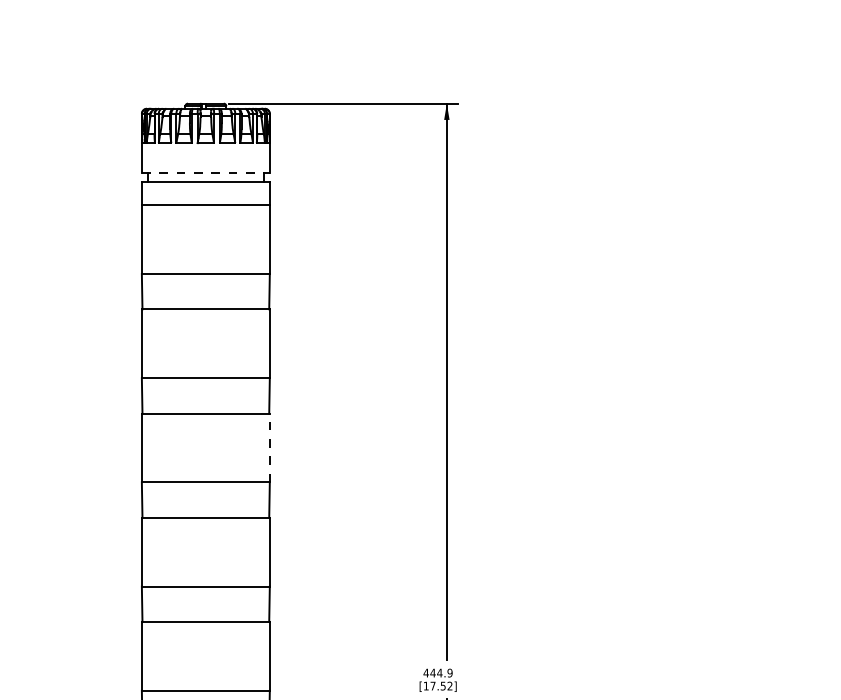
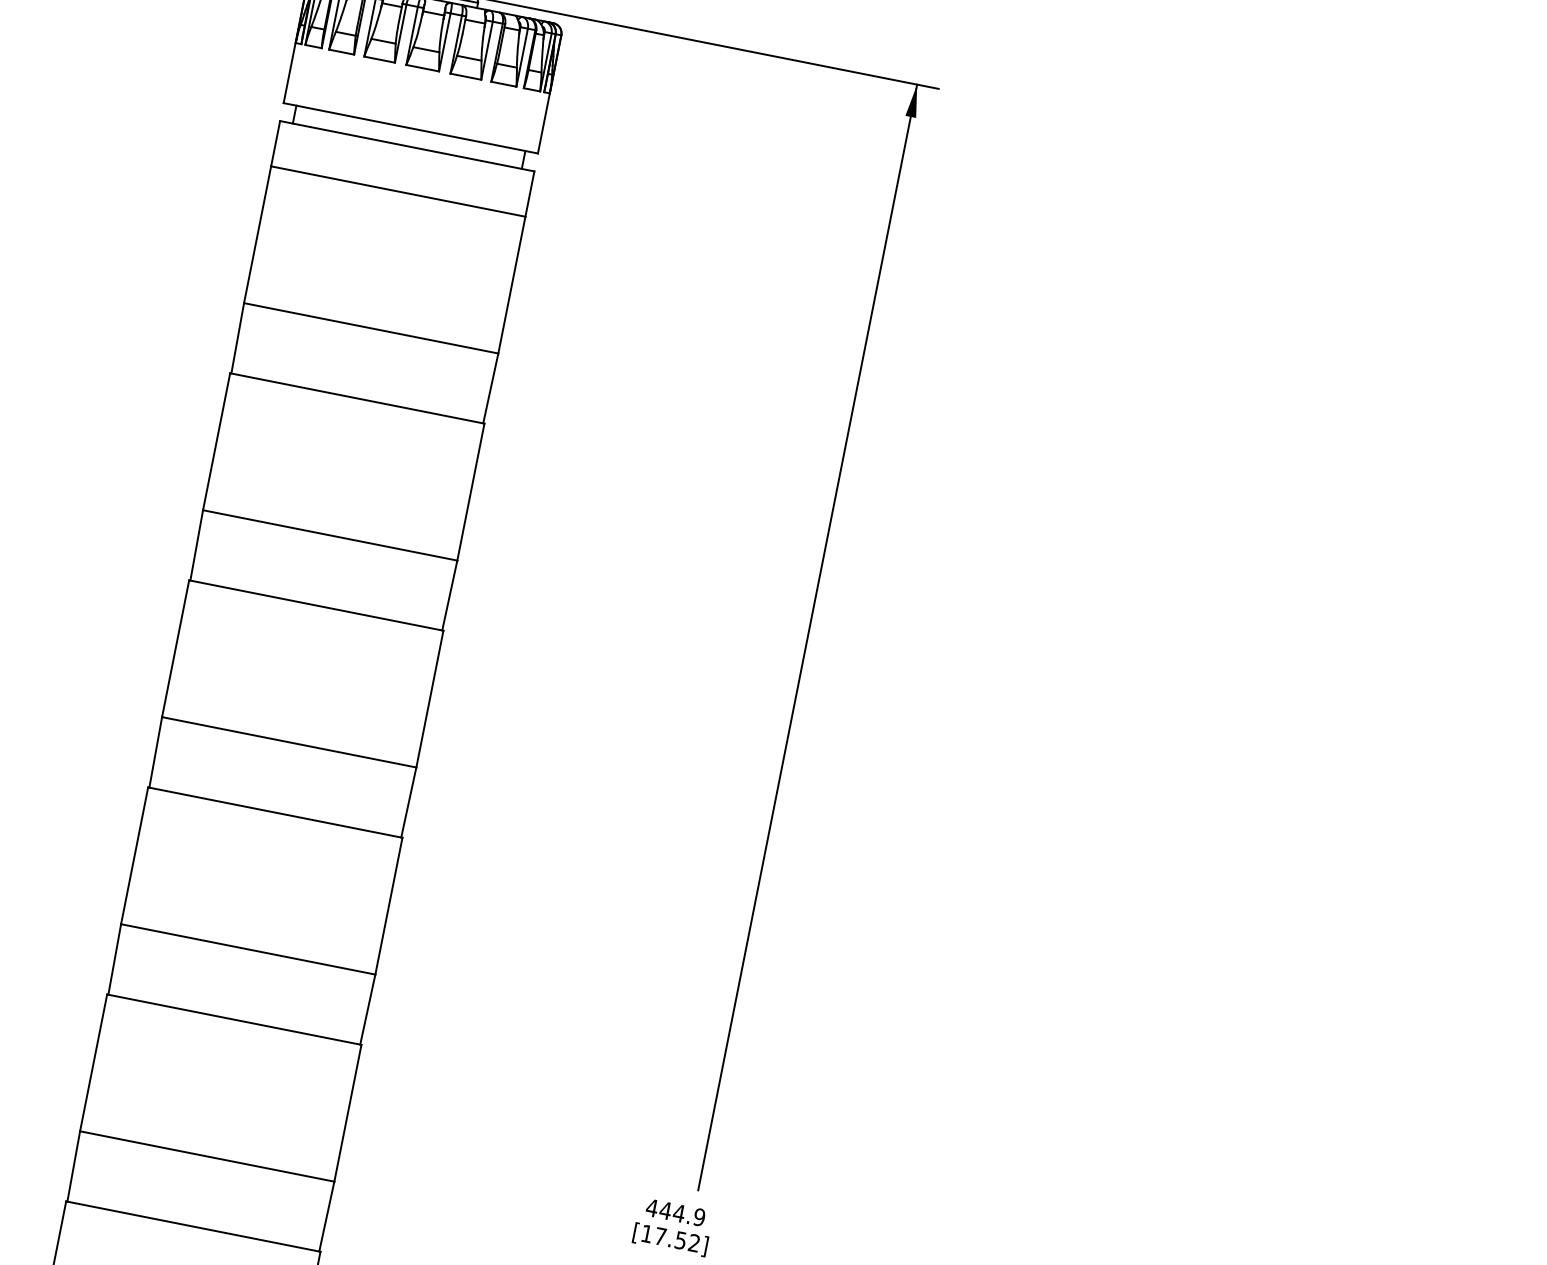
line: (205, 173) -> (410, 128), dashed -> solid
line: (269, 447) -> (429, 698), dashed -> solid

